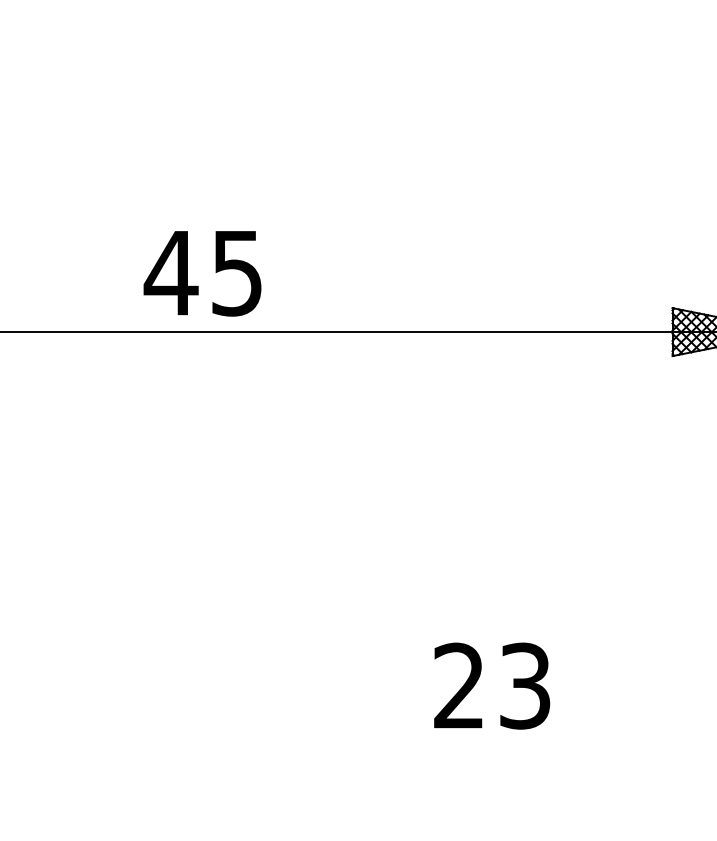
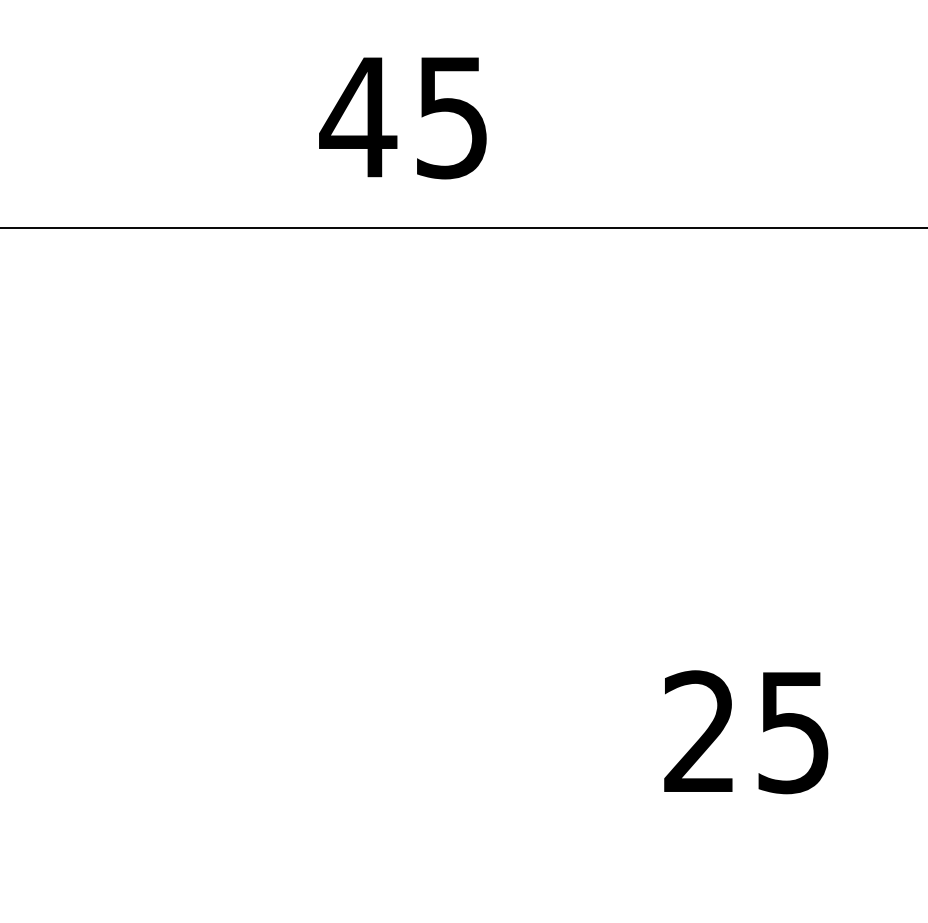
text: (202, 273) -> (402, 117), moved
text: (525, 685) -> (794, 731), 23 -> 25

